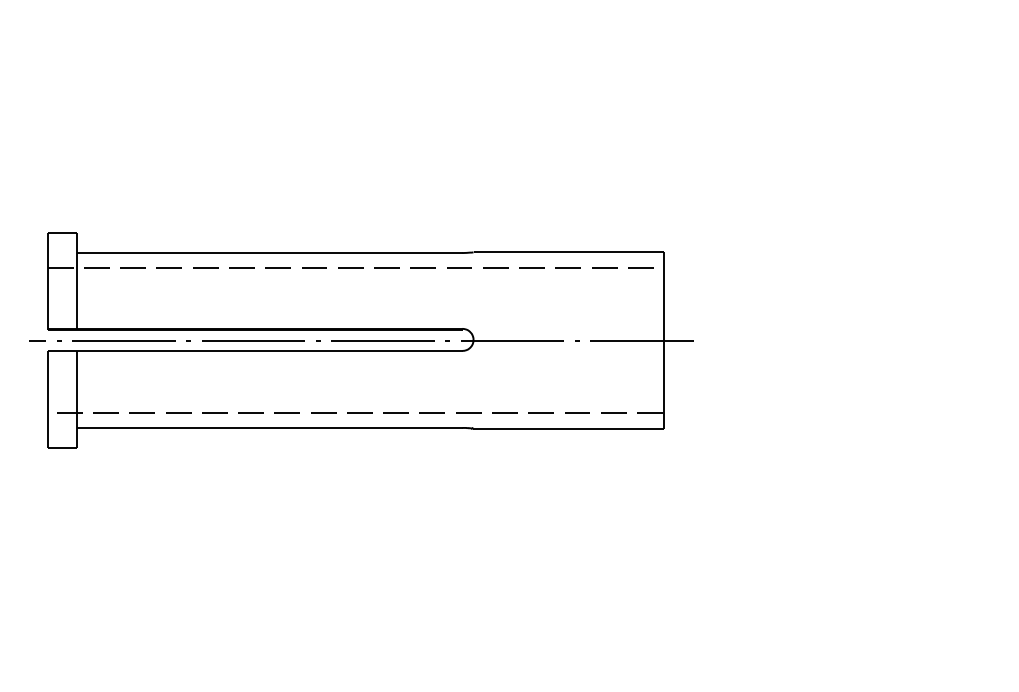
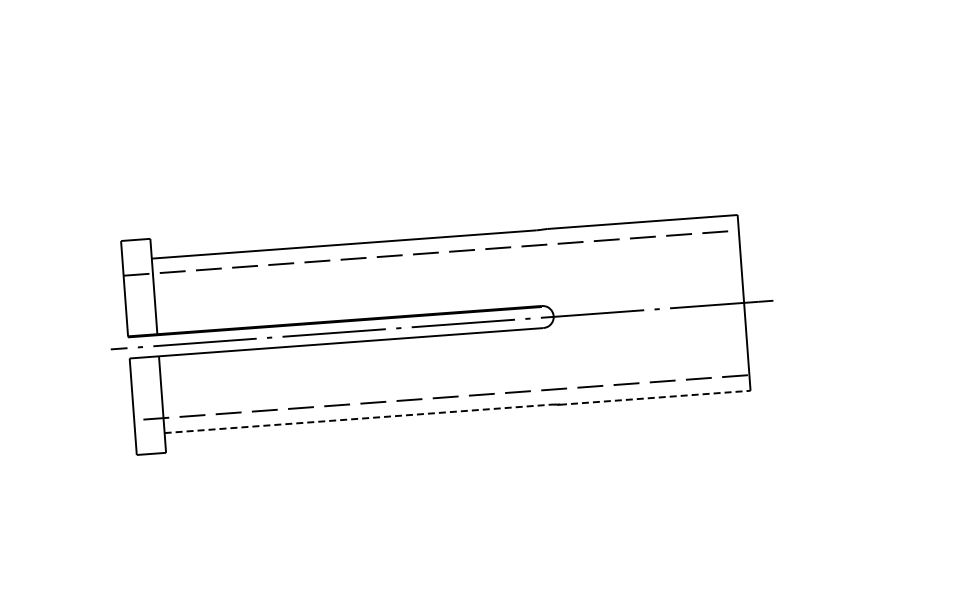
line: (269, 427) -> (356, 418), solid -> dashed
line: (568, 428) -> (654, 397), solid -> dashed

